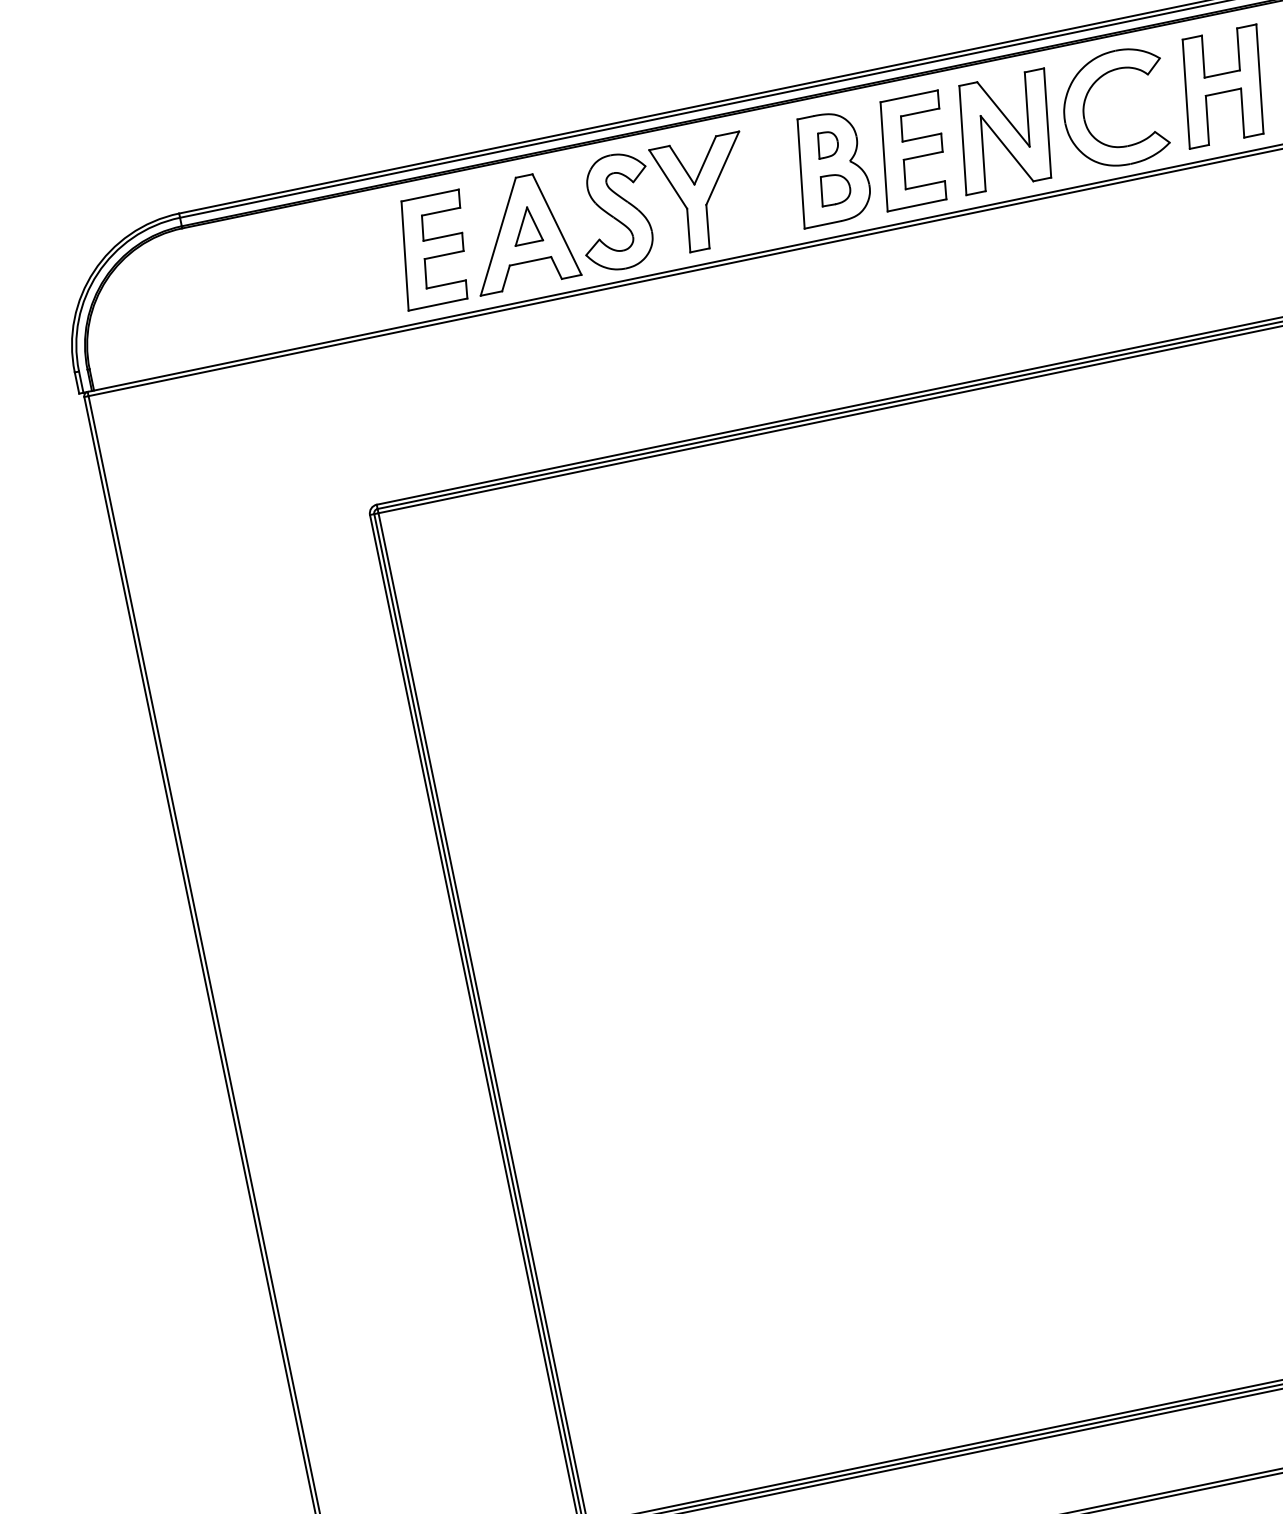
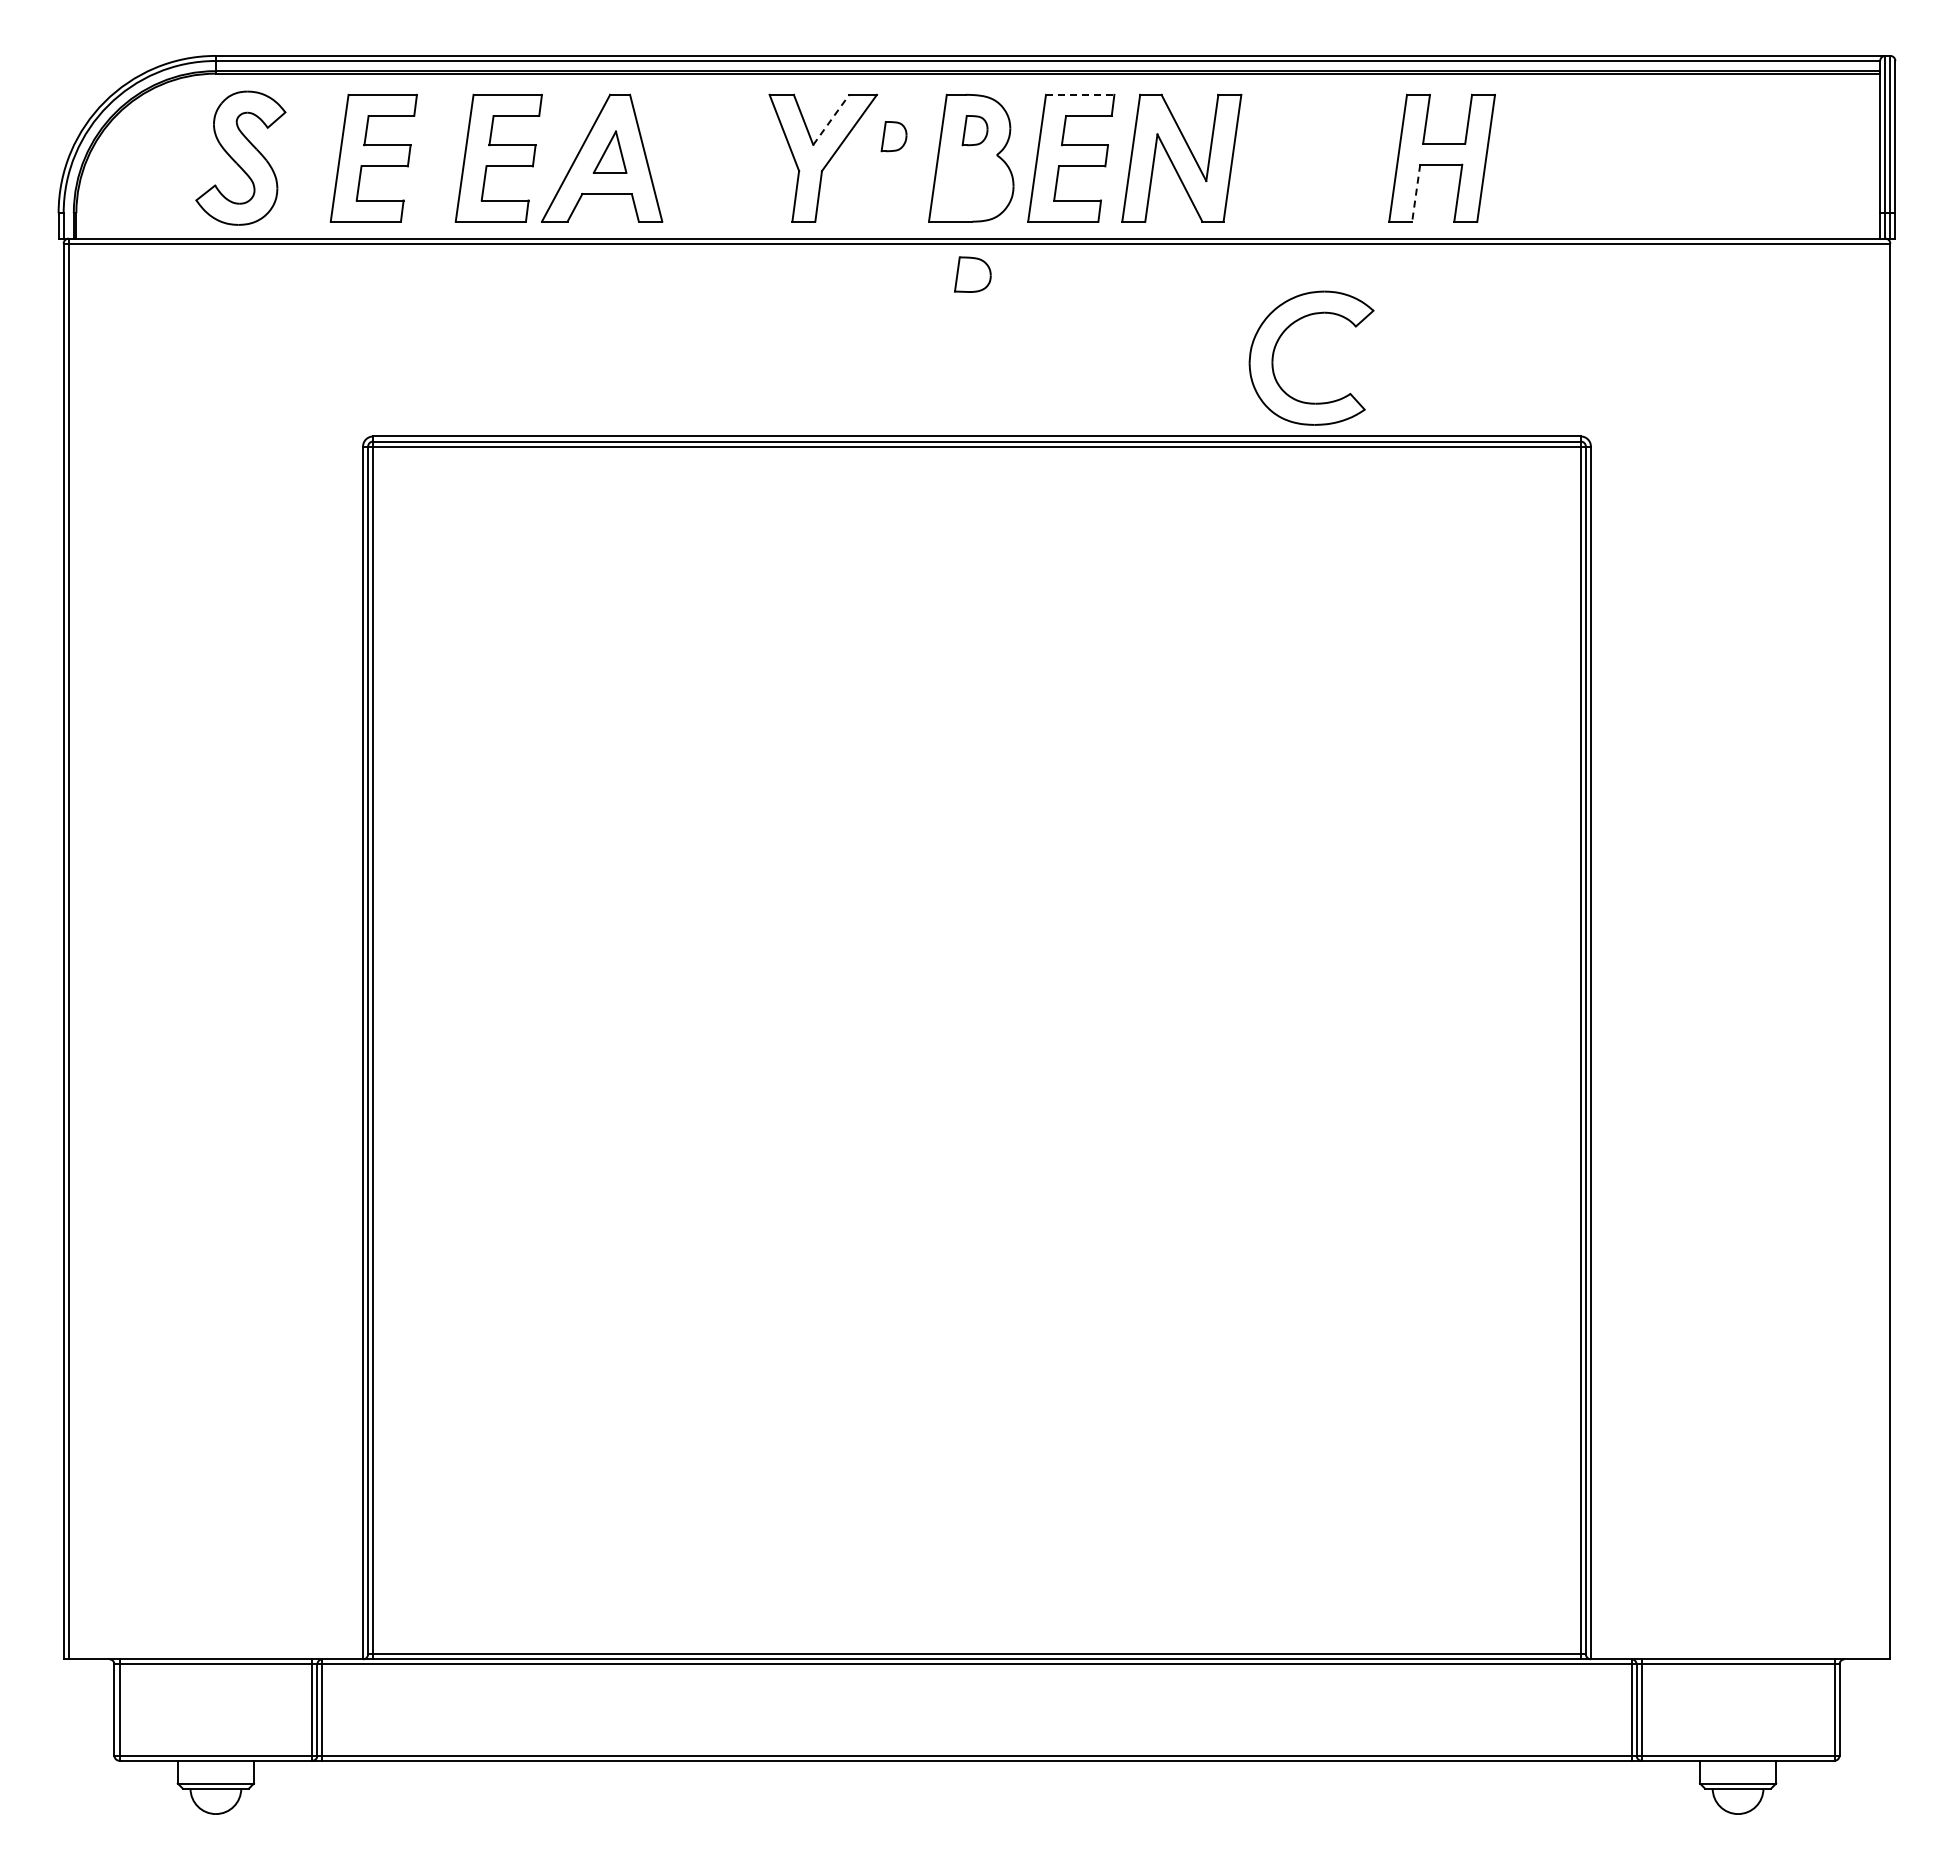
line: (909, 95) -> (1080, 94), solid -> dashed
part: (1086, 97) -> (1280, 338), moved
line: (1207, 120) -> (1416, 193), solid -> dashed
line: (705, 160) -> (831, 119), solid -> dashed
part: (760, 163) -> (893, 136), added
part: (834, 189) -> (972, 274), moved
part: (615, 211) -> (240, 157), moved
part: (328, 271) -> (373, 157), added

